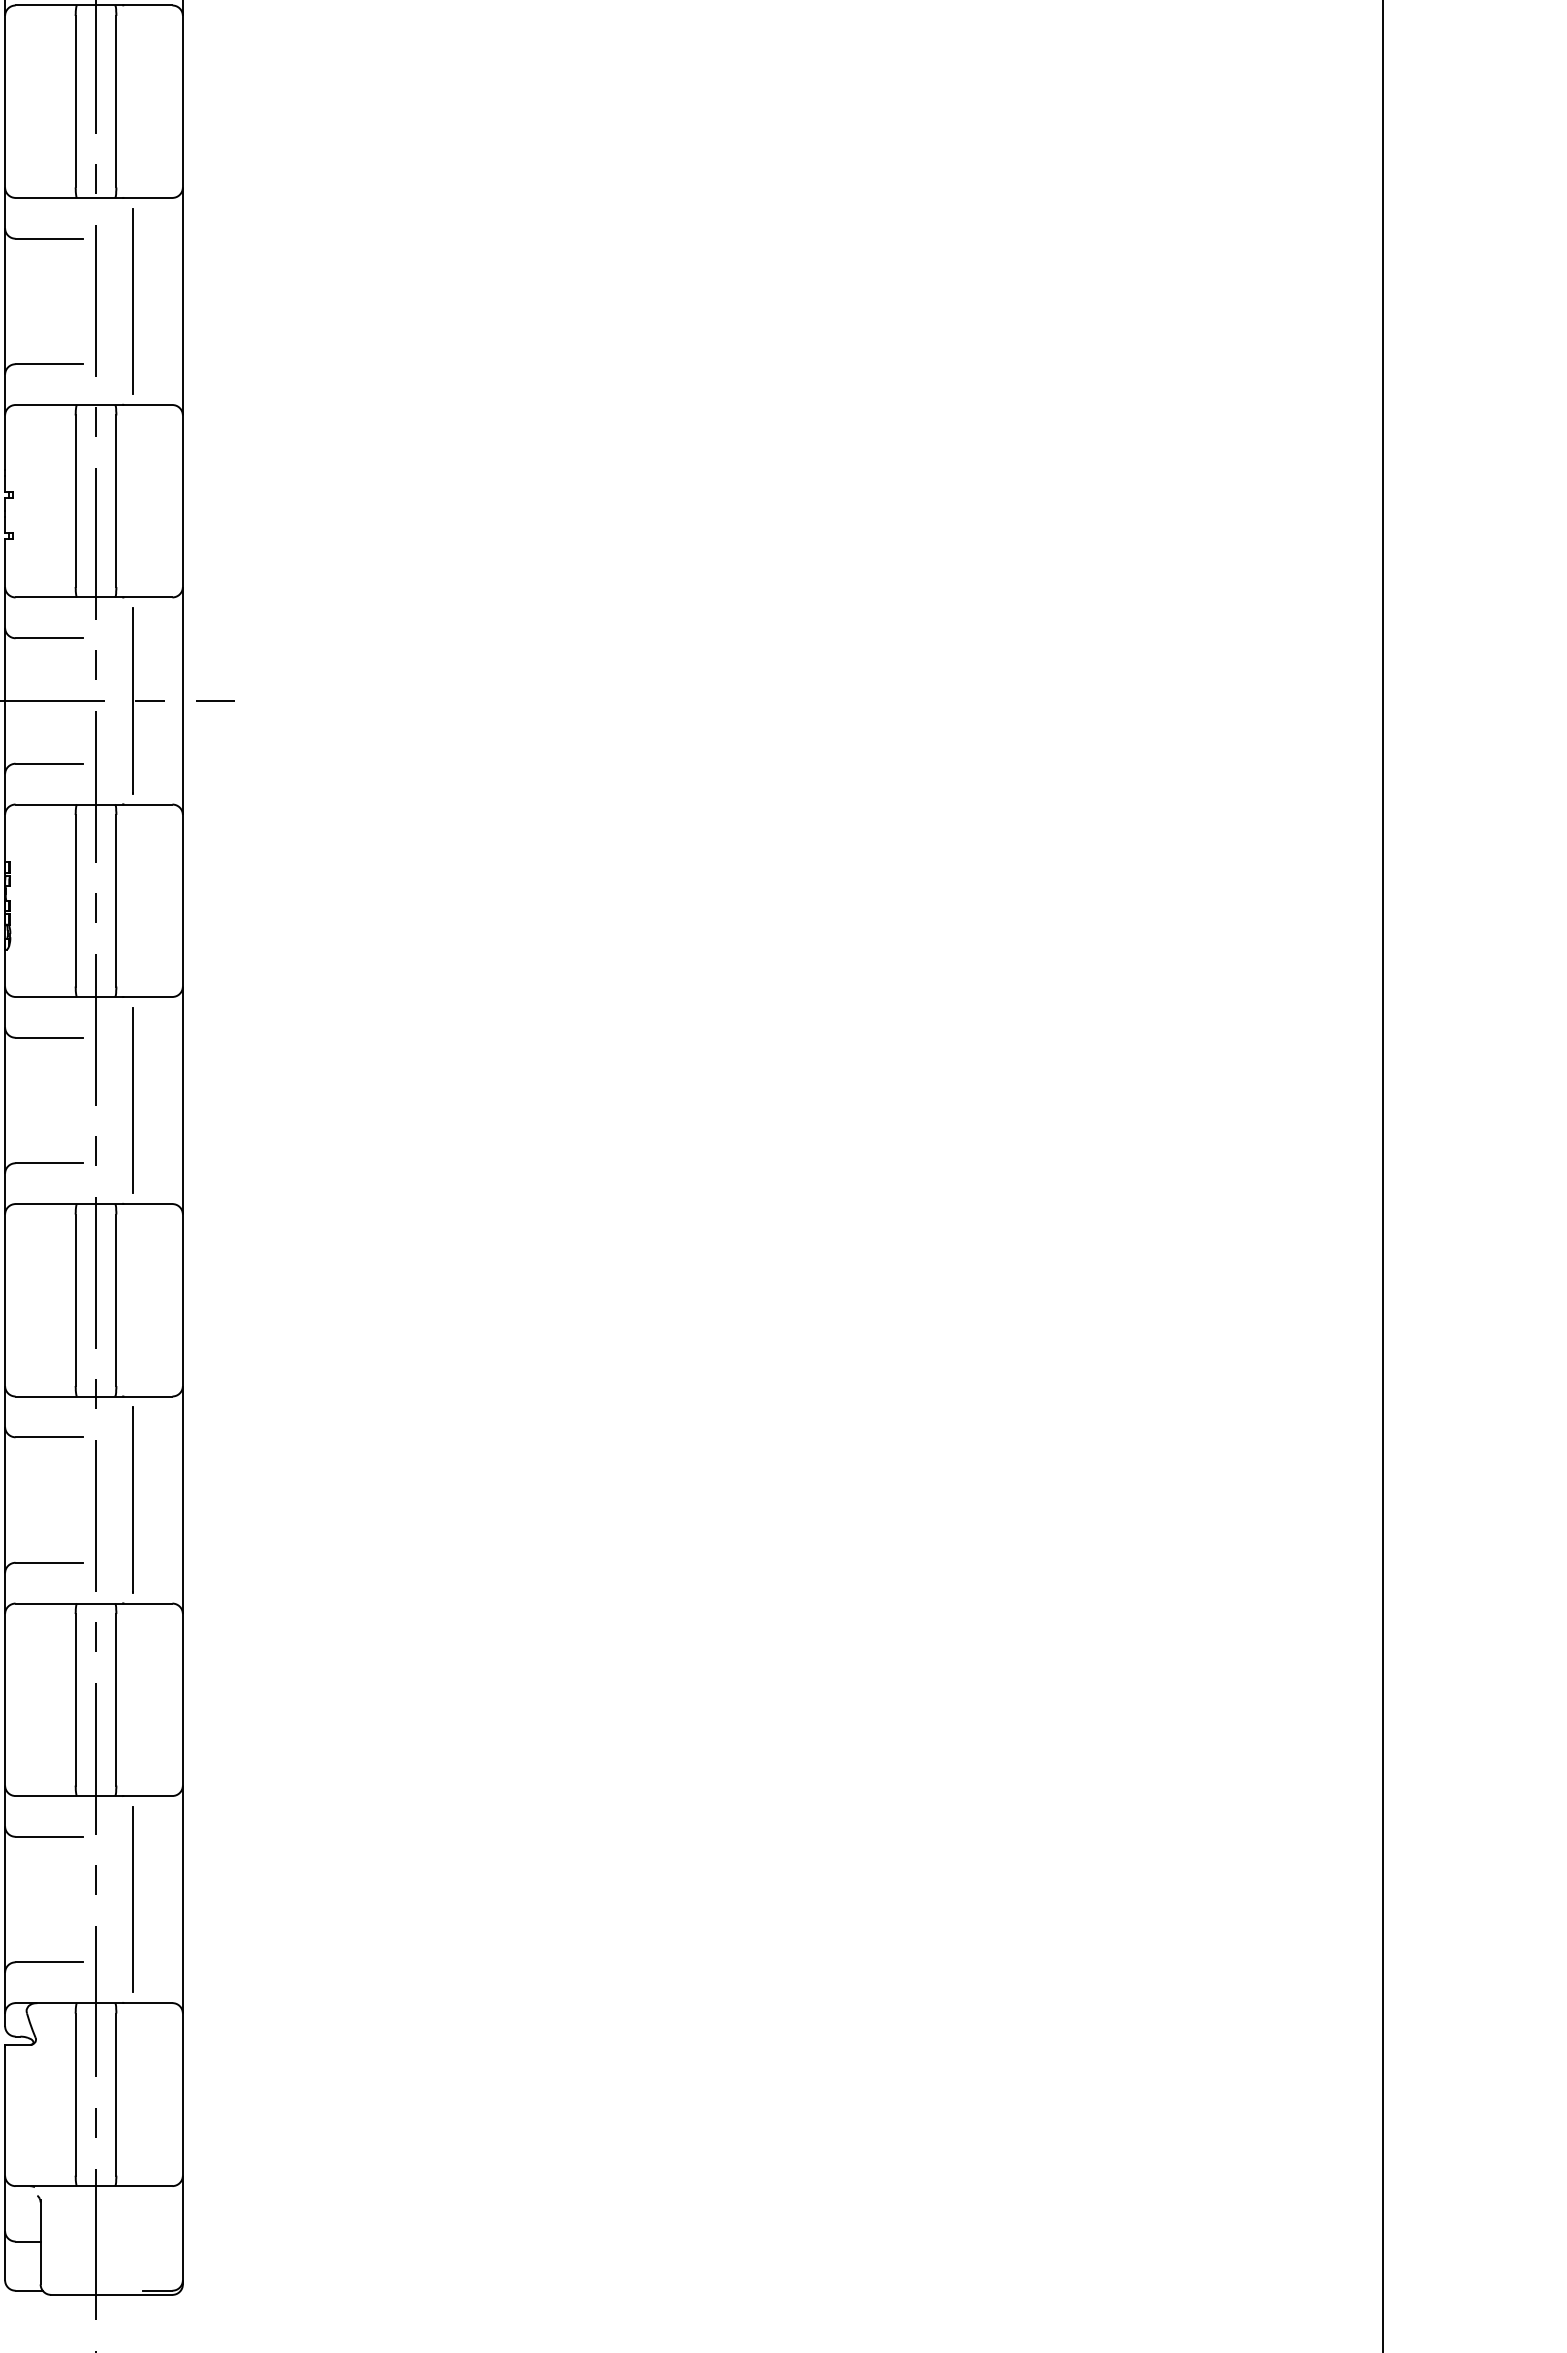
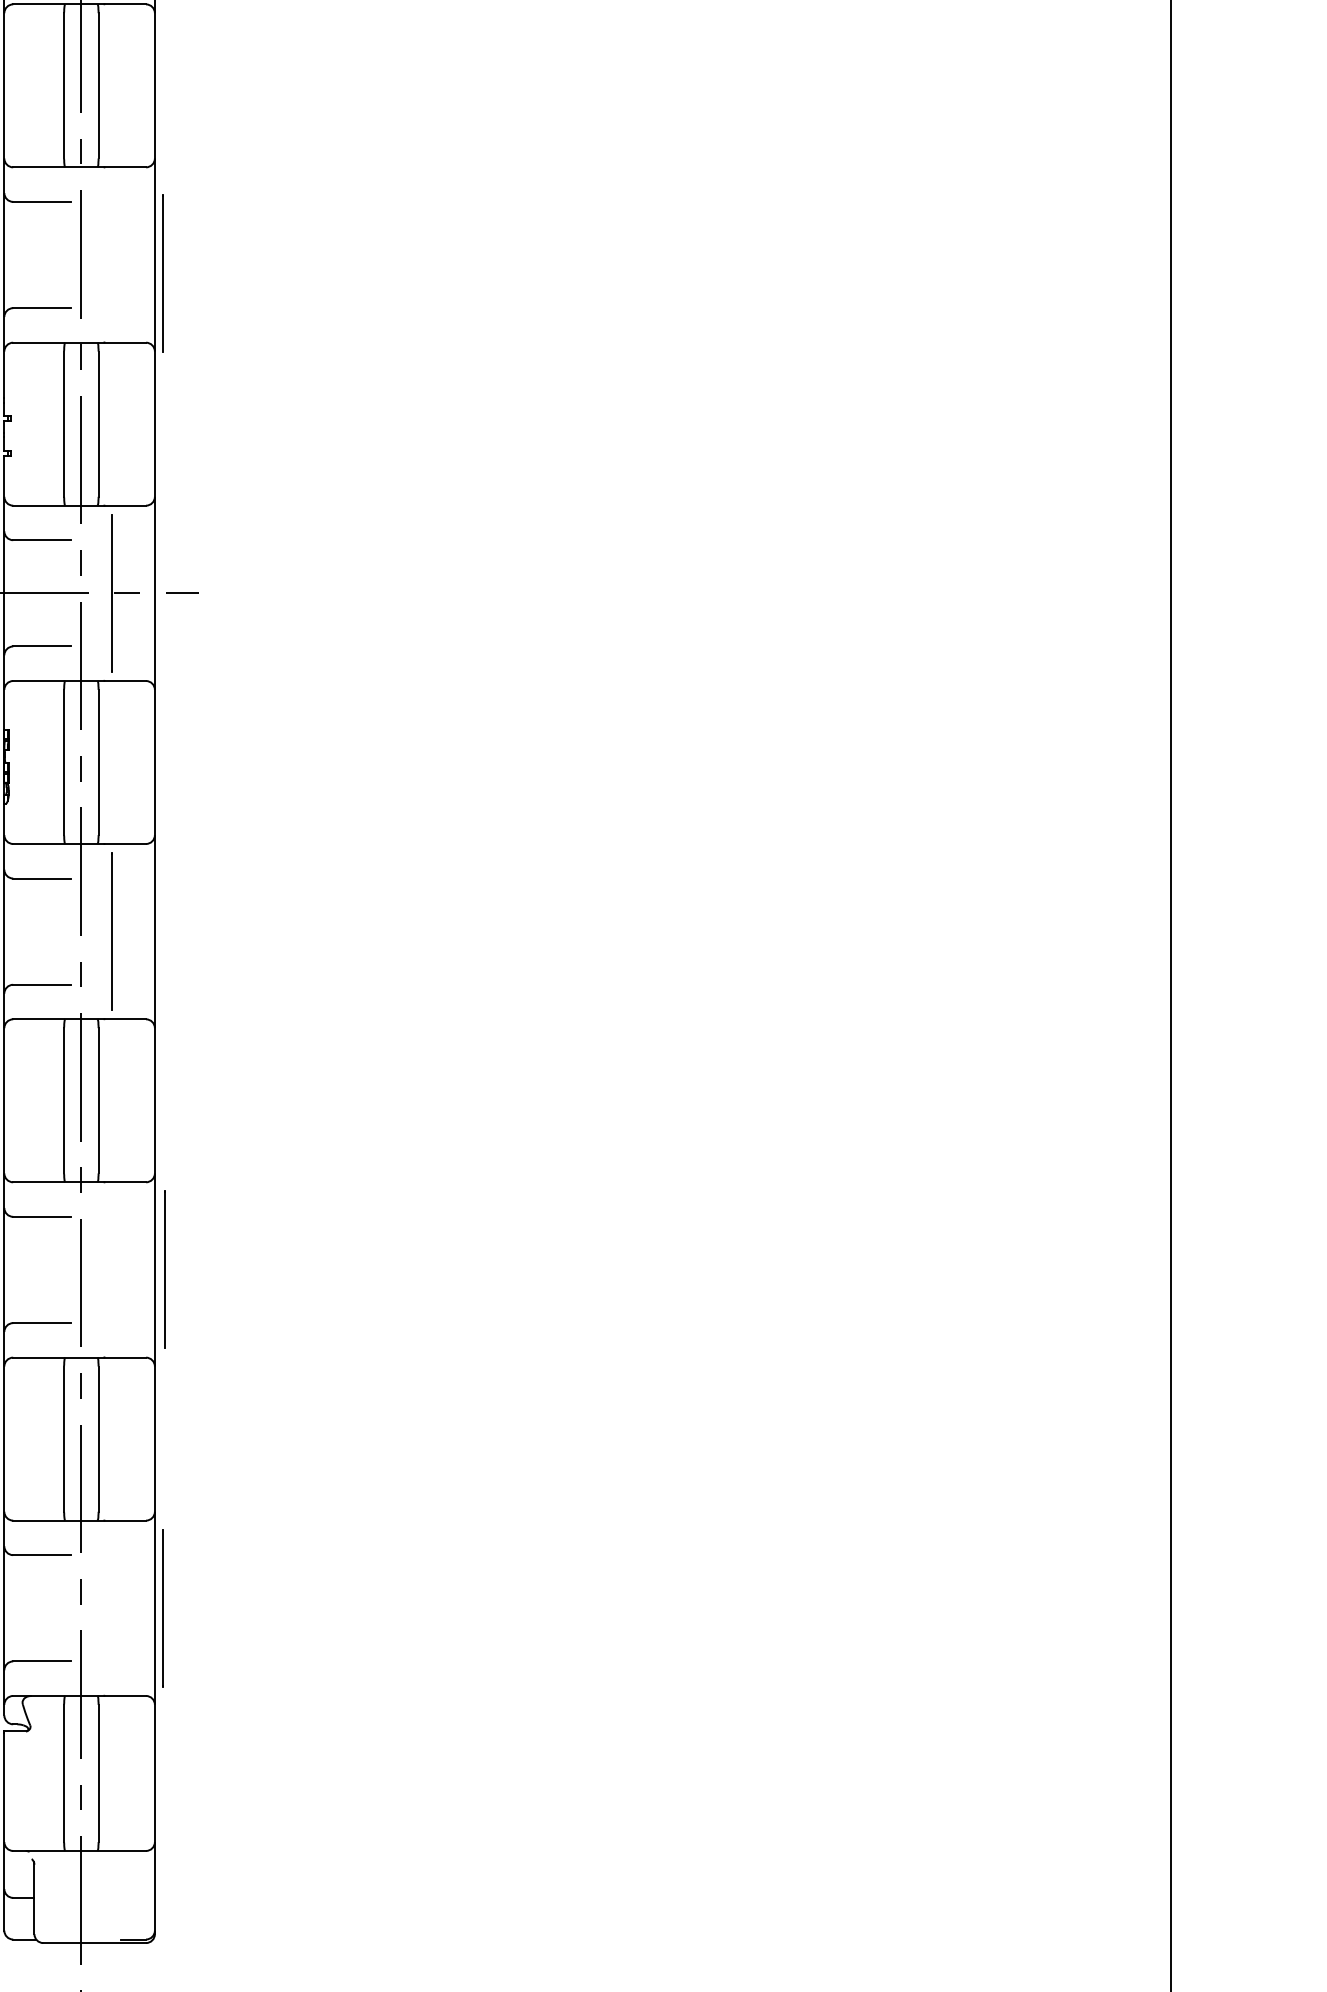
line: (132, 301) -> (163, 273), moved
line: (132, 1499) -> (164, 1269), moved
line: (132, 1899) -> (163, 1608), moved

